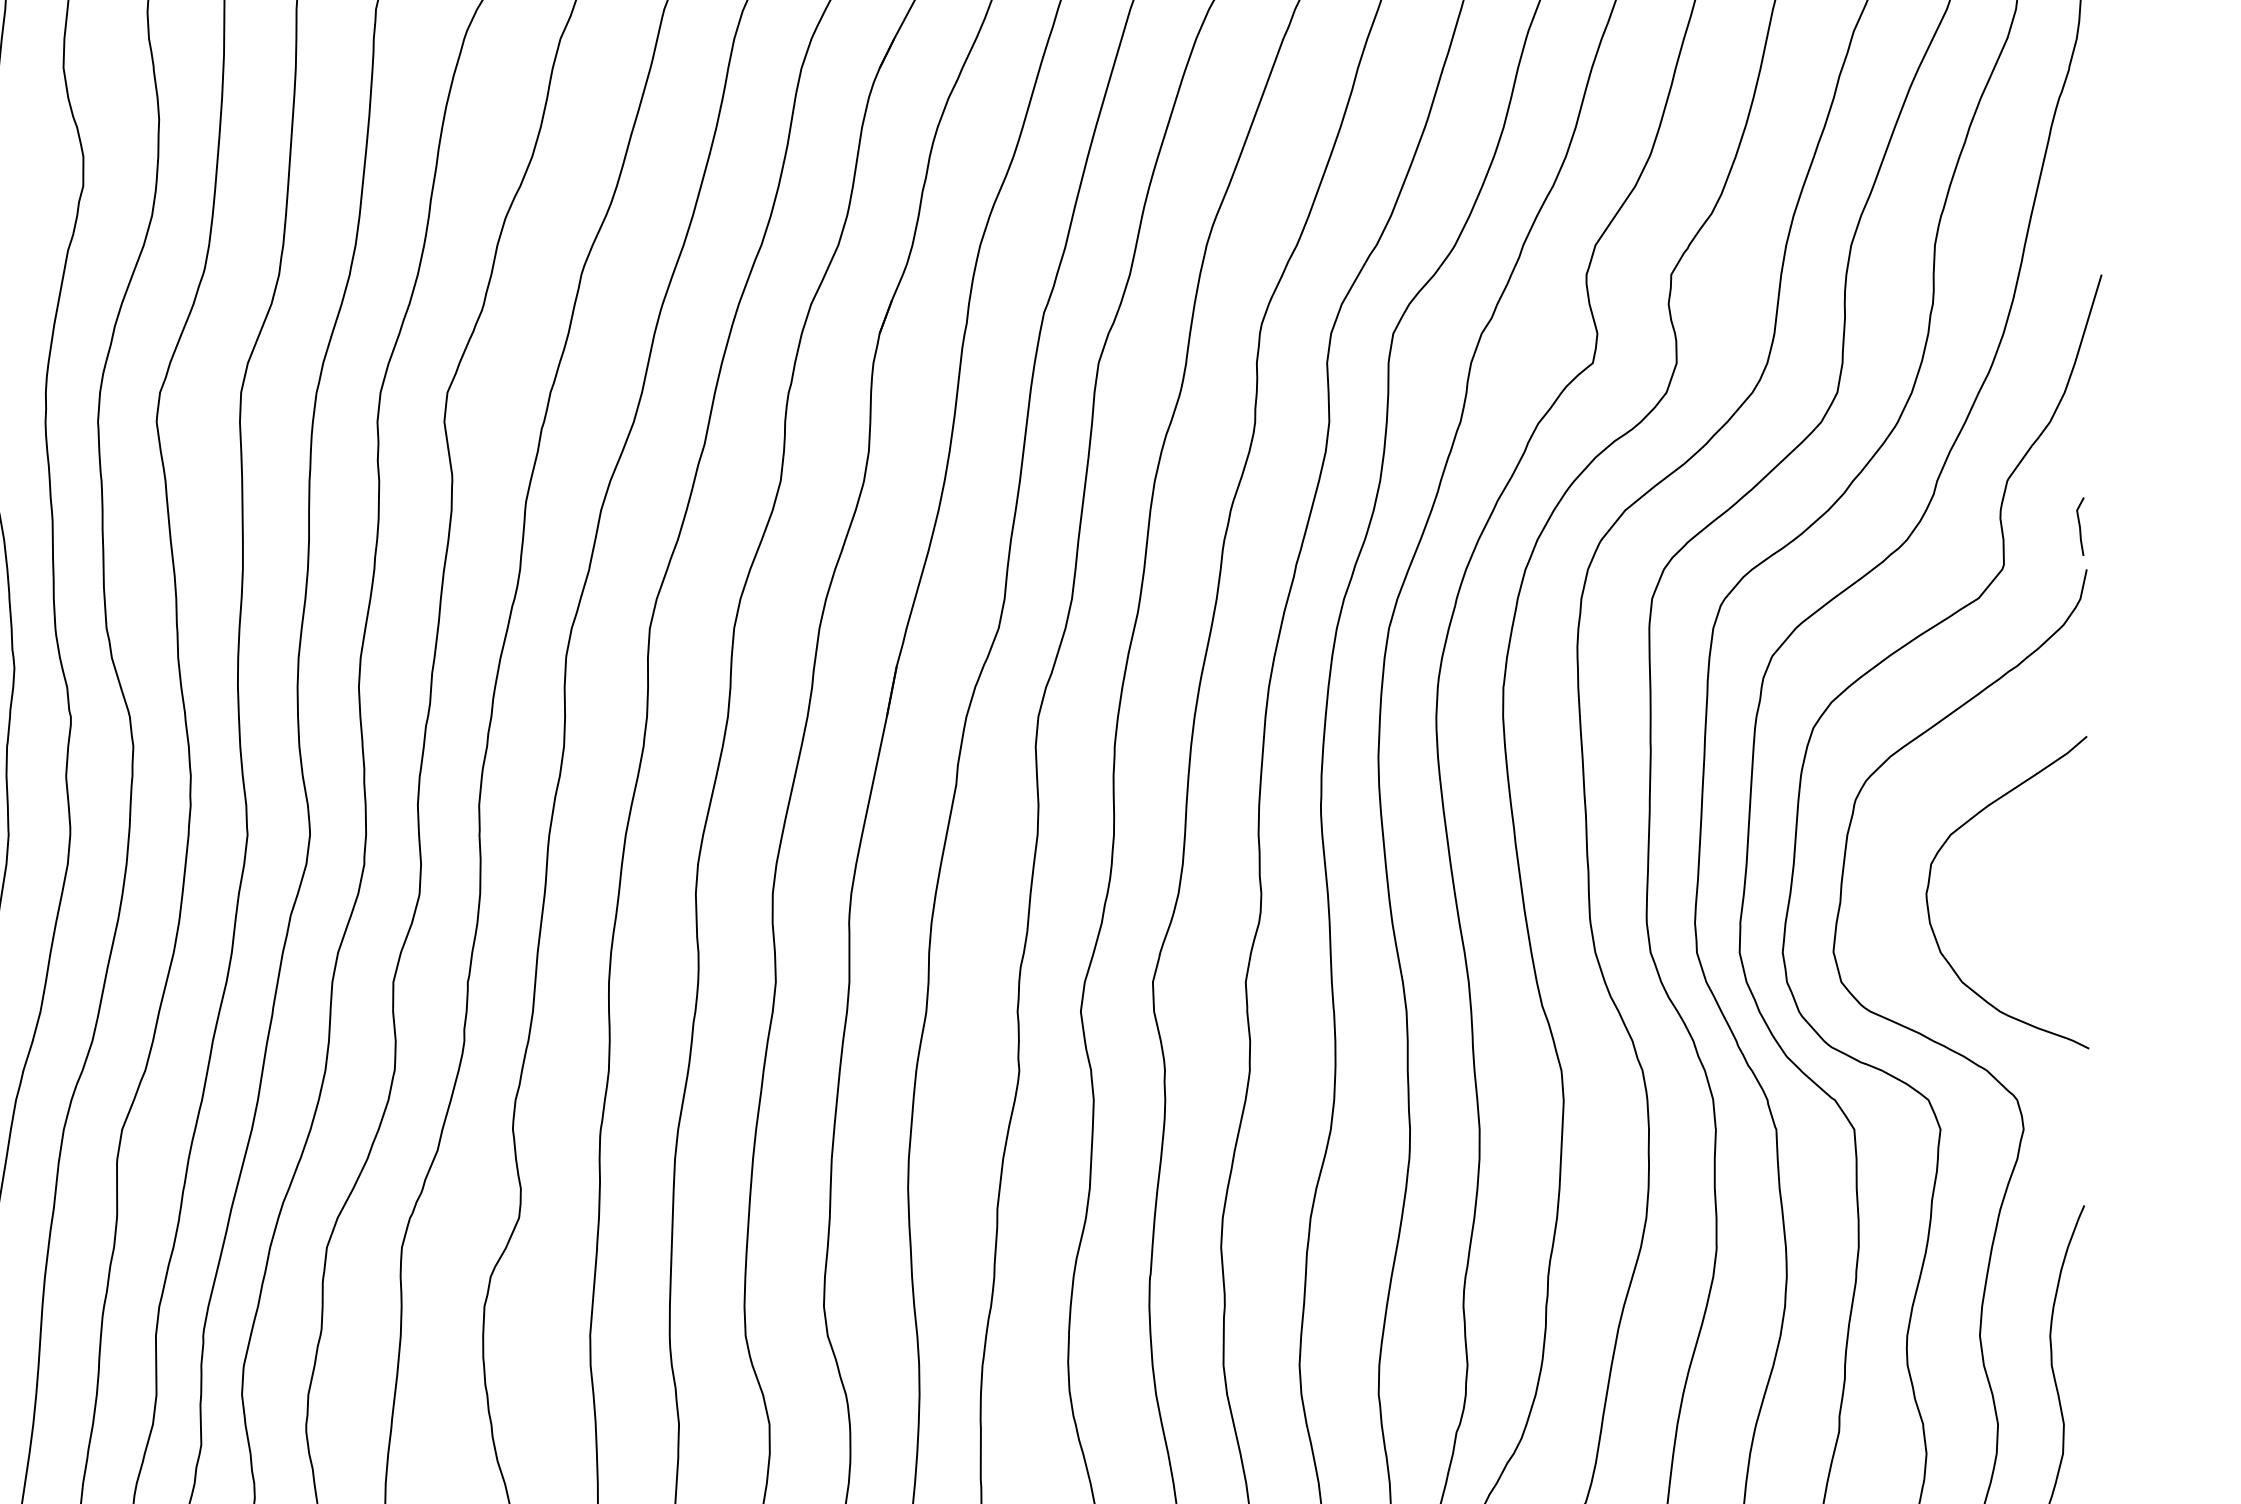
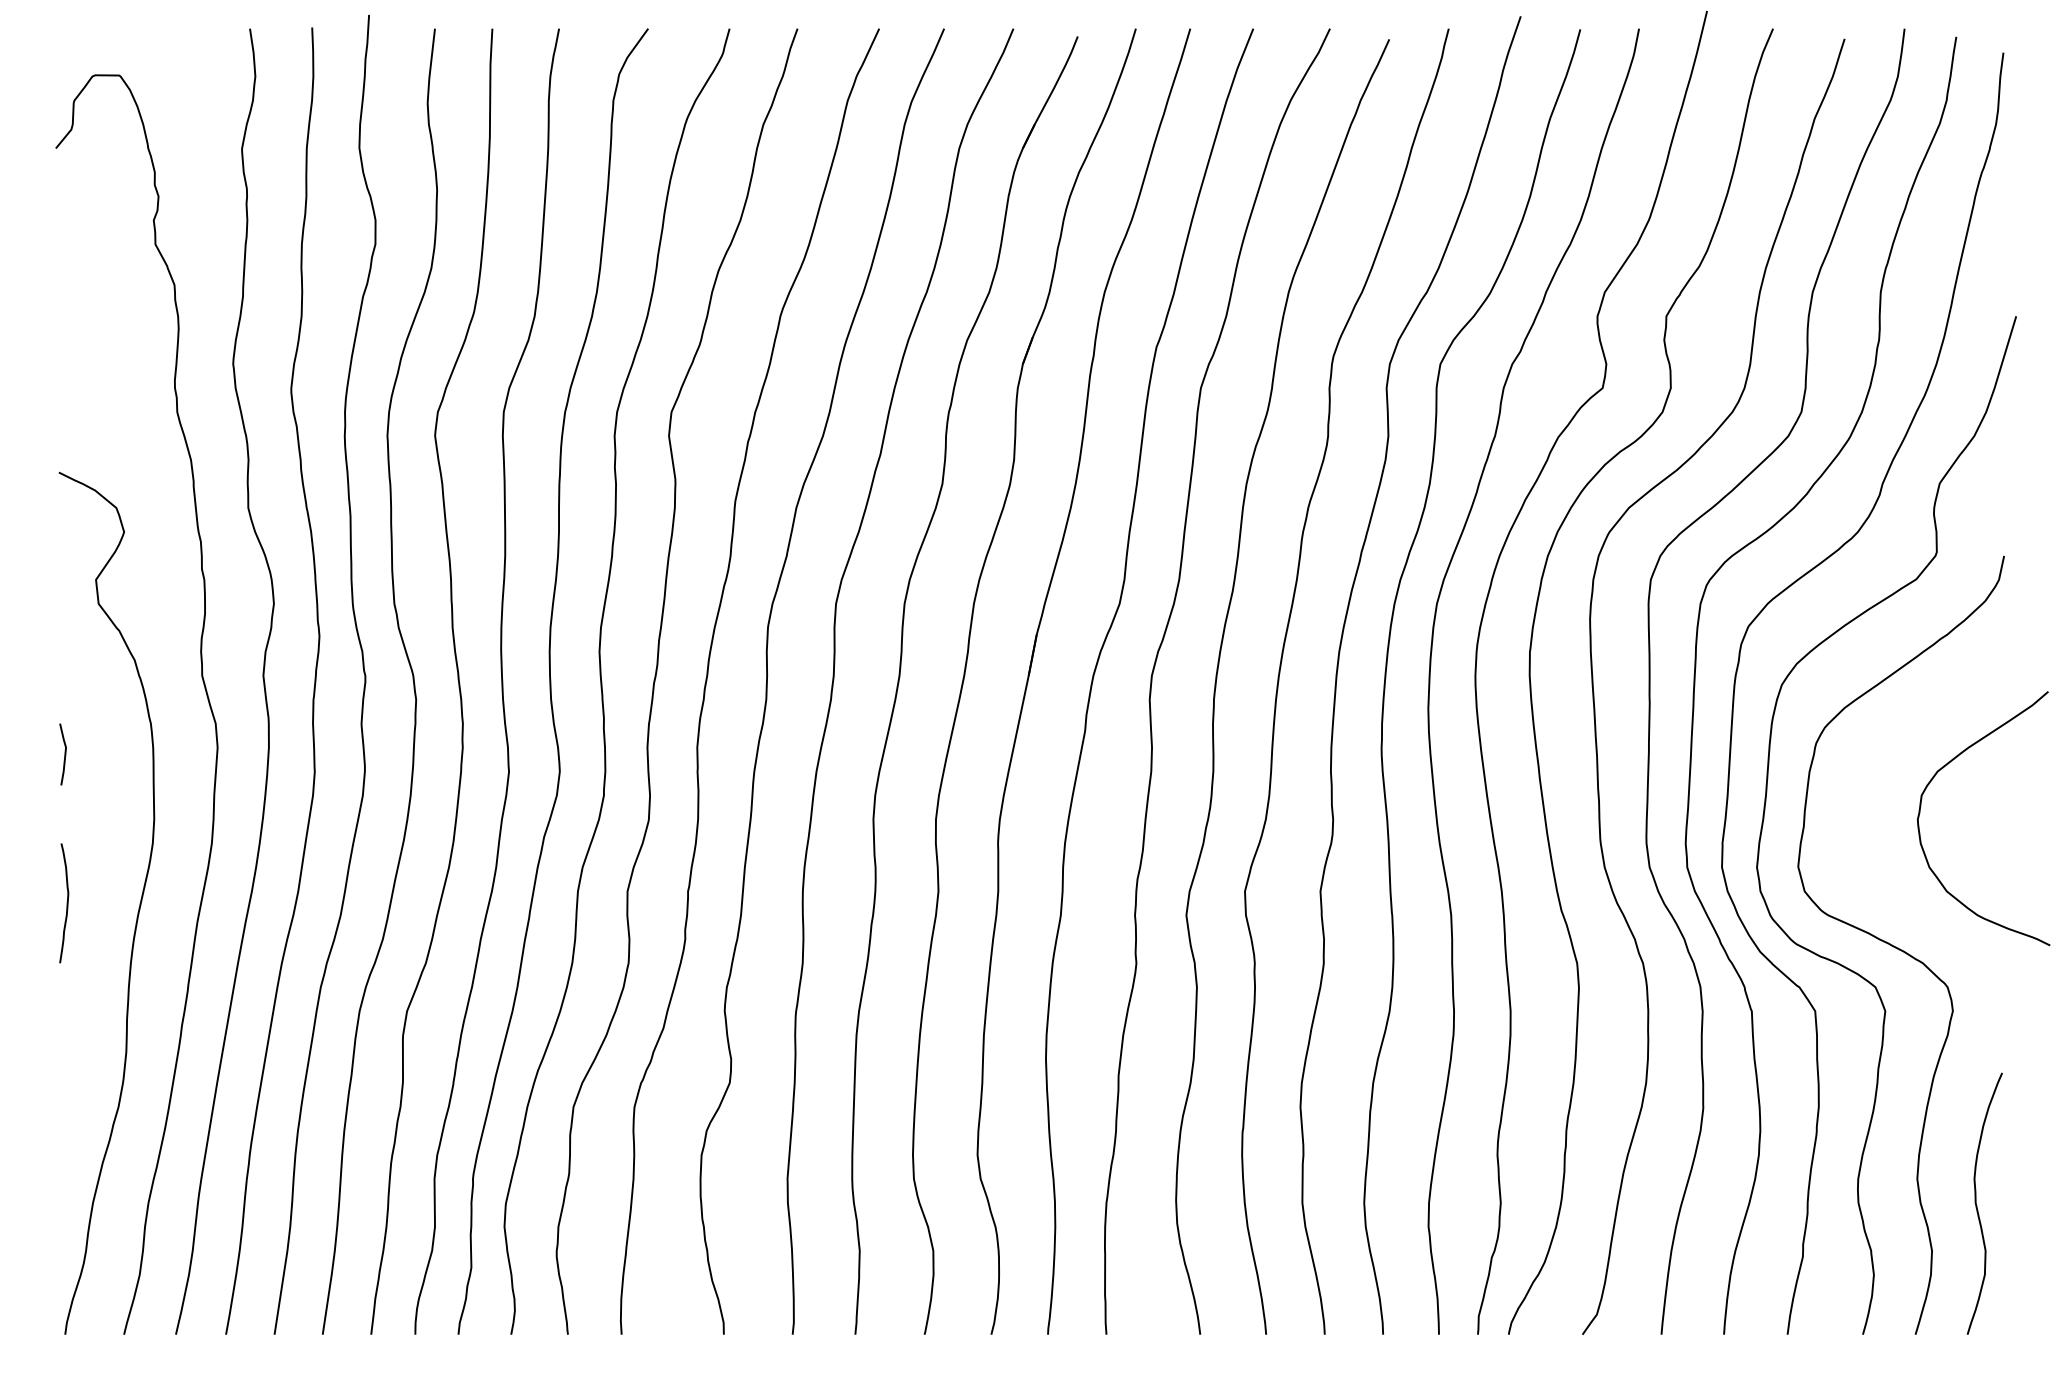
line: (2079, 525) -> (1998, 520), removed
curve: (1930, 877) -> (1921, 806), moved

